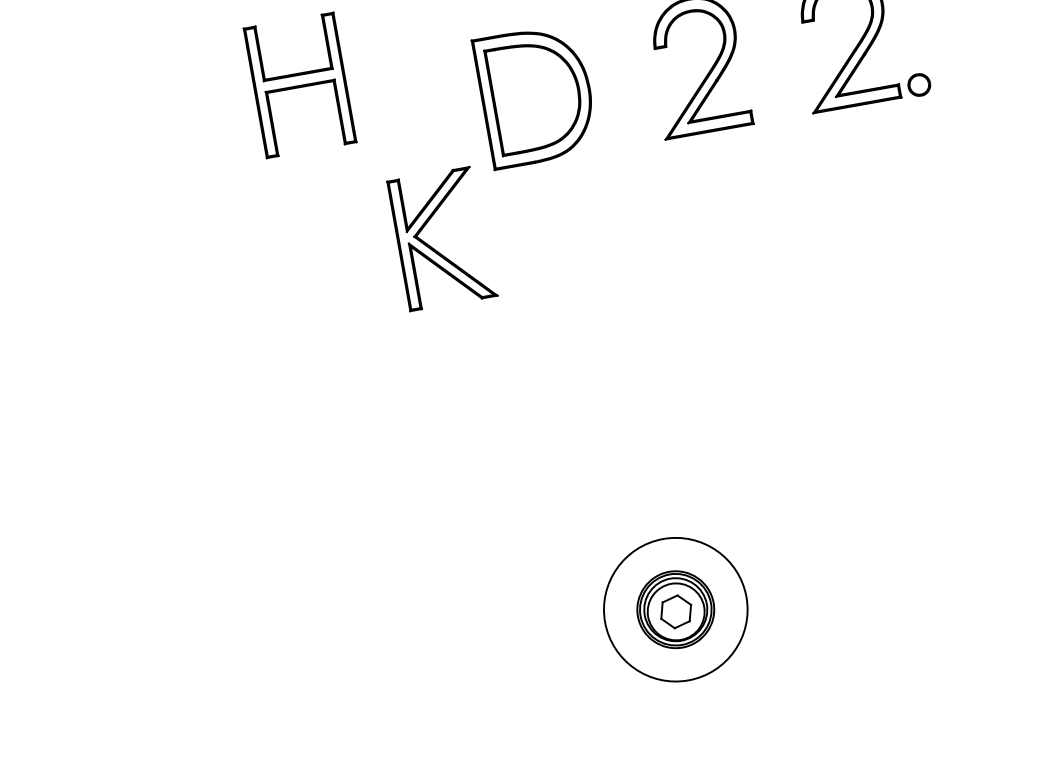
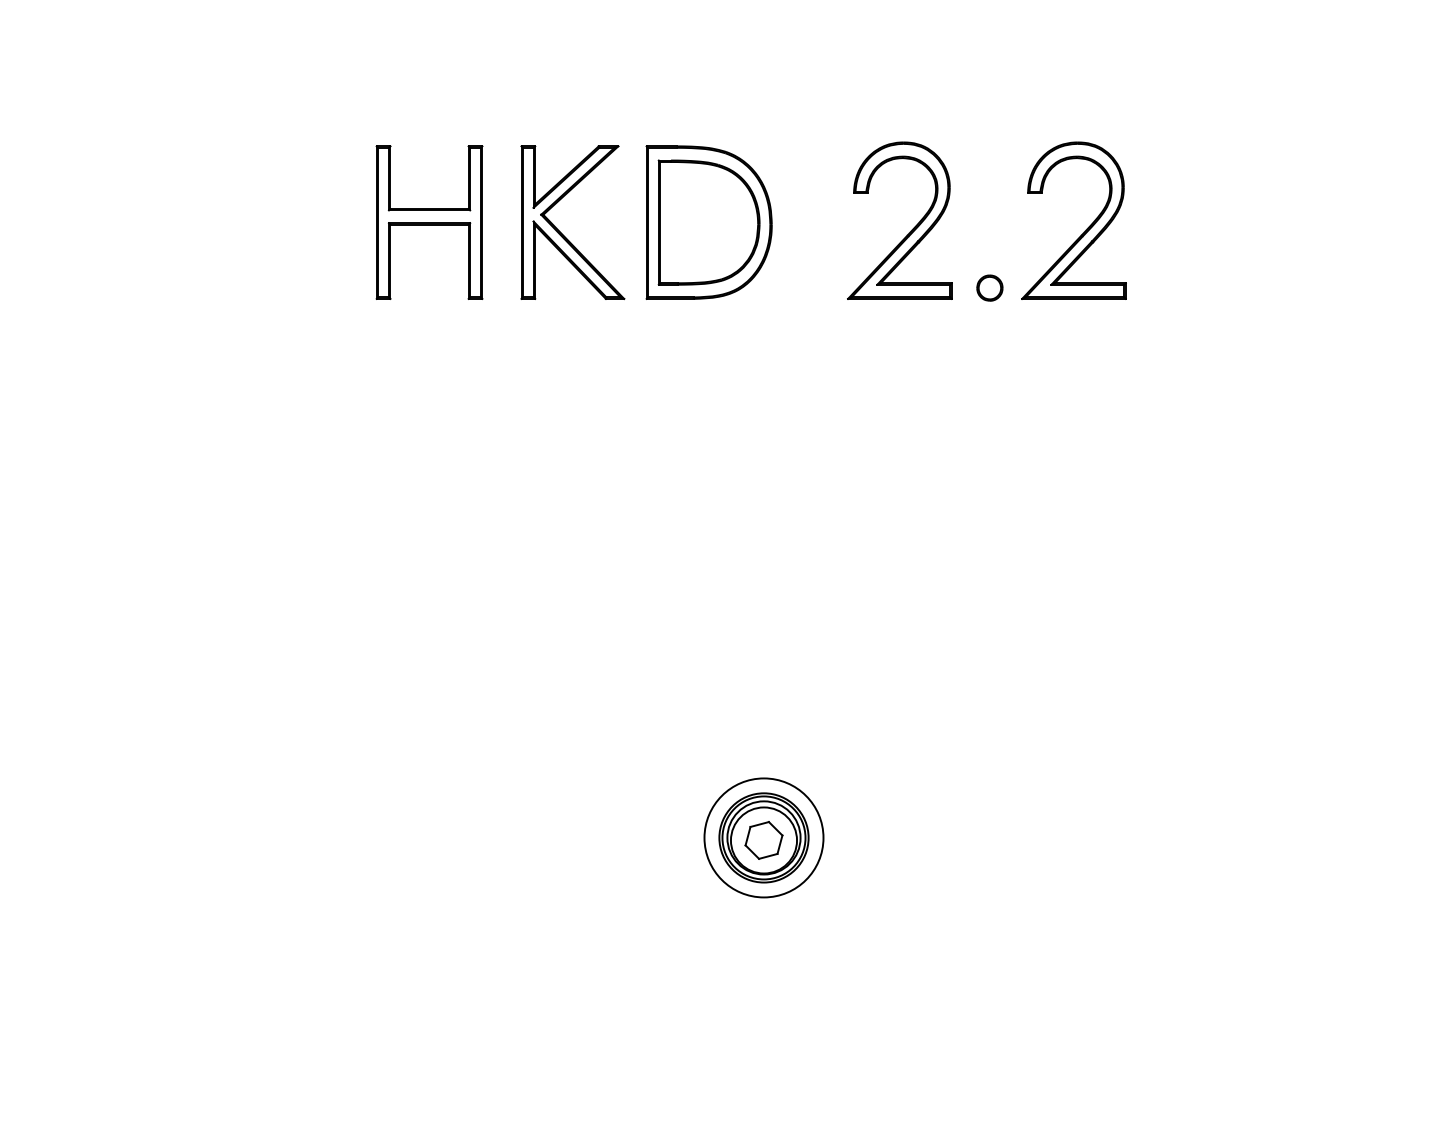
part: (918, 84) -> (989, 287), moved
part: (300, 85) -> (429, 222), moved
part: (434, 248) -> (561, 232), moved
circle: (675, 609) -> (763, 837), size x0.71

